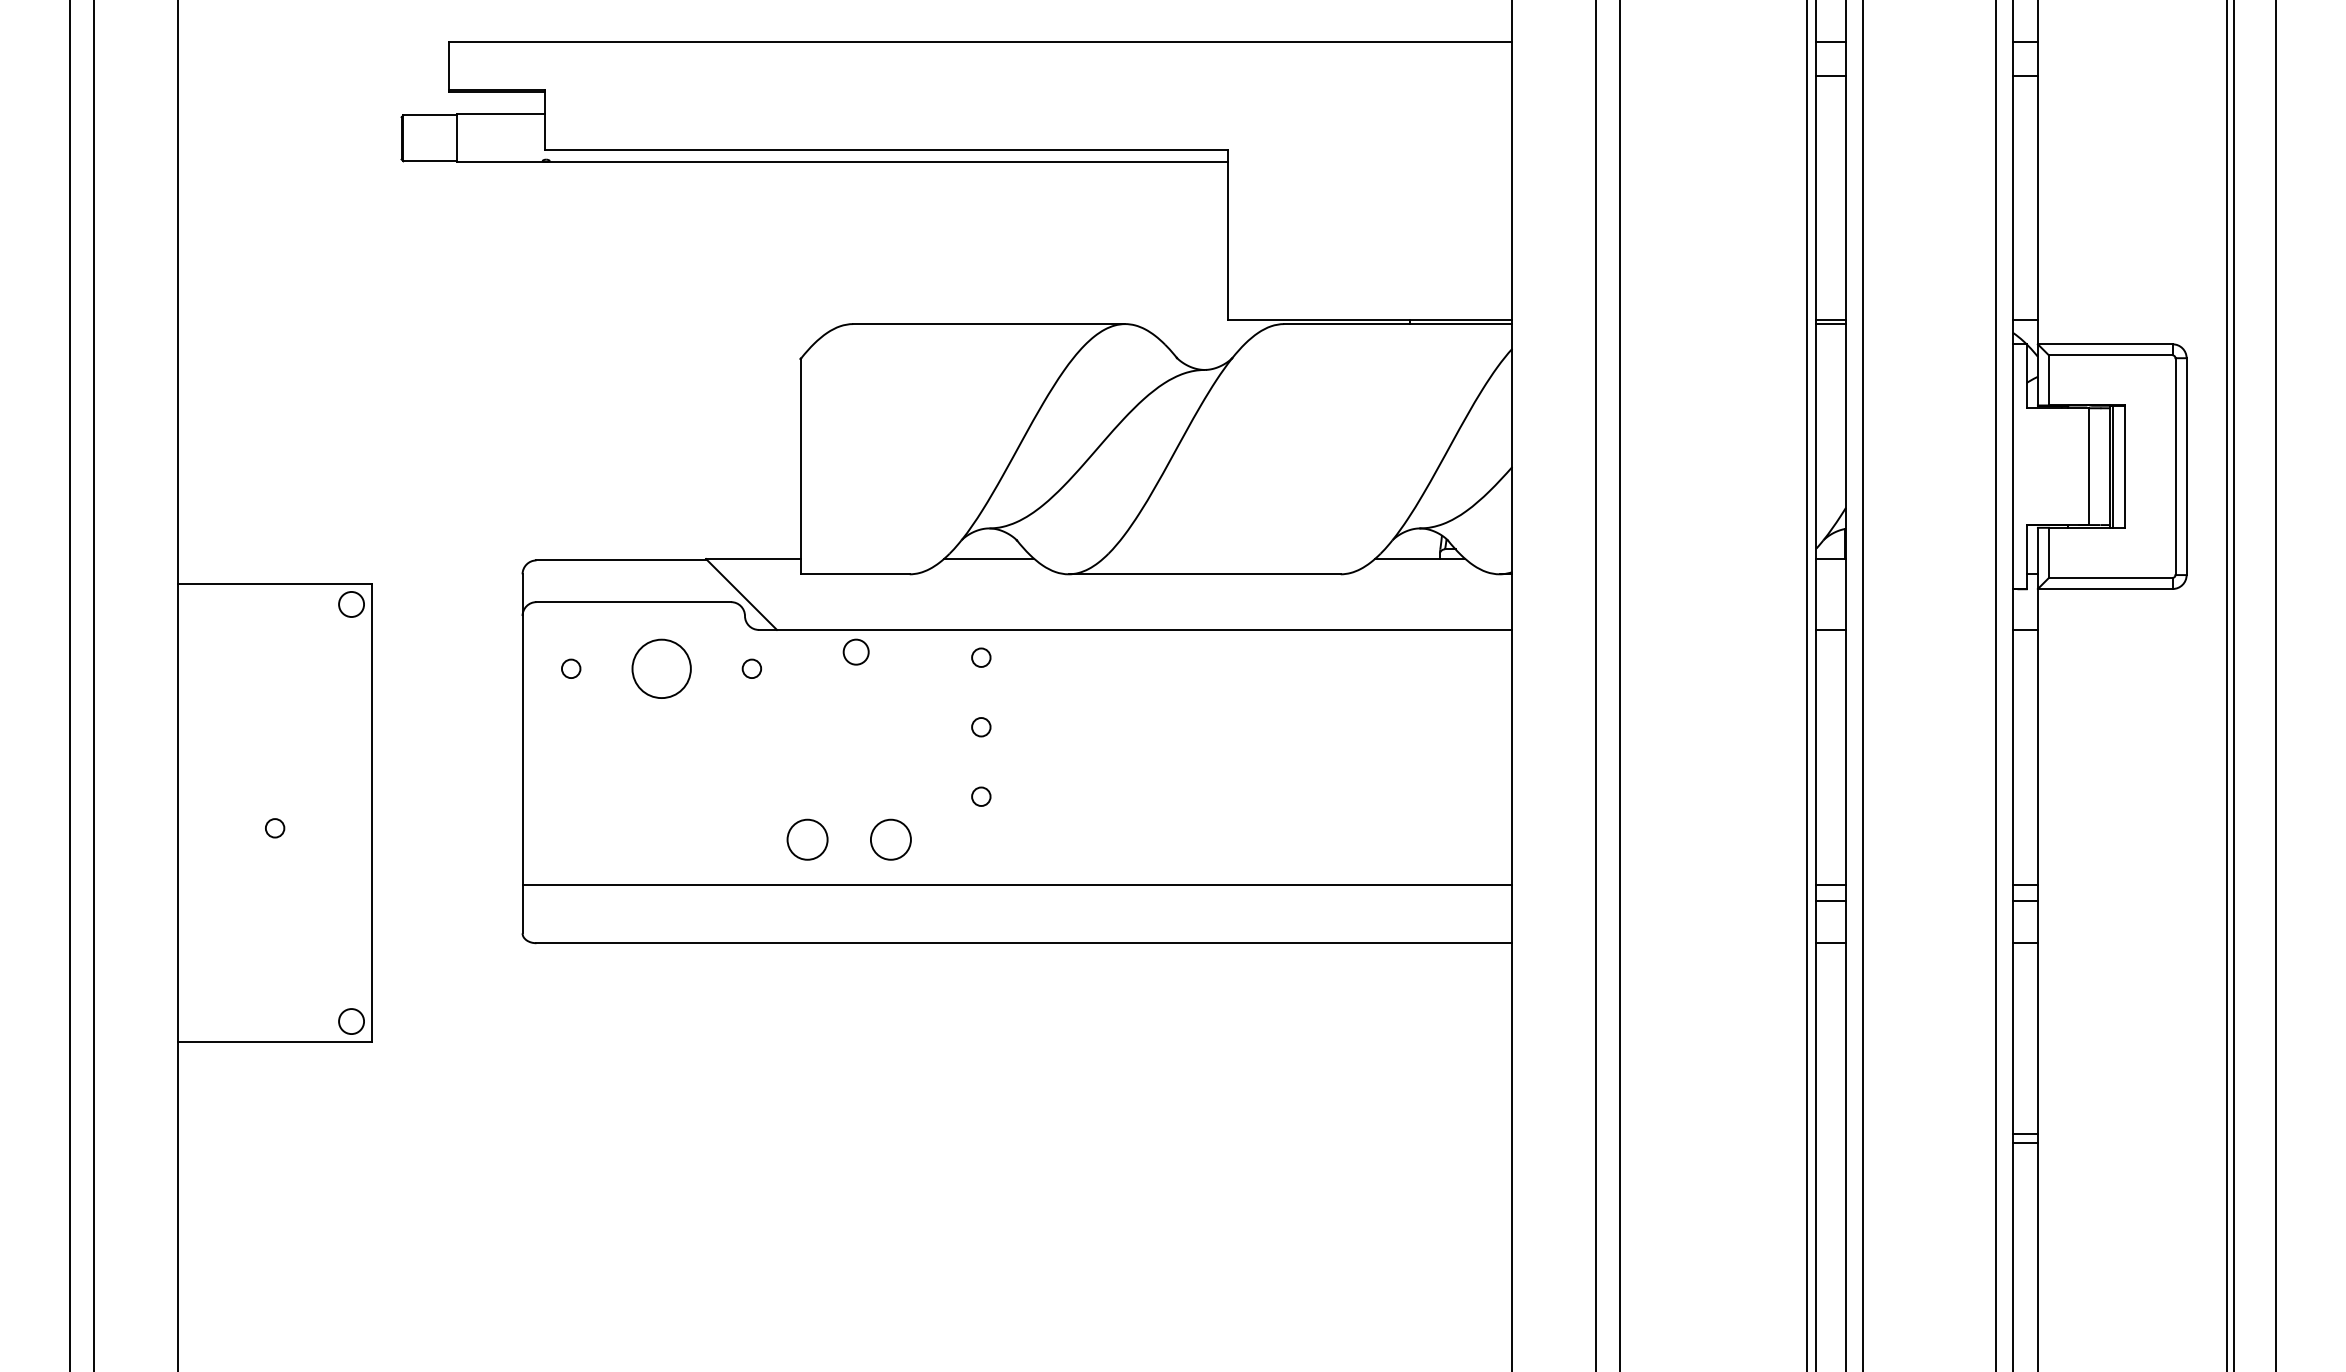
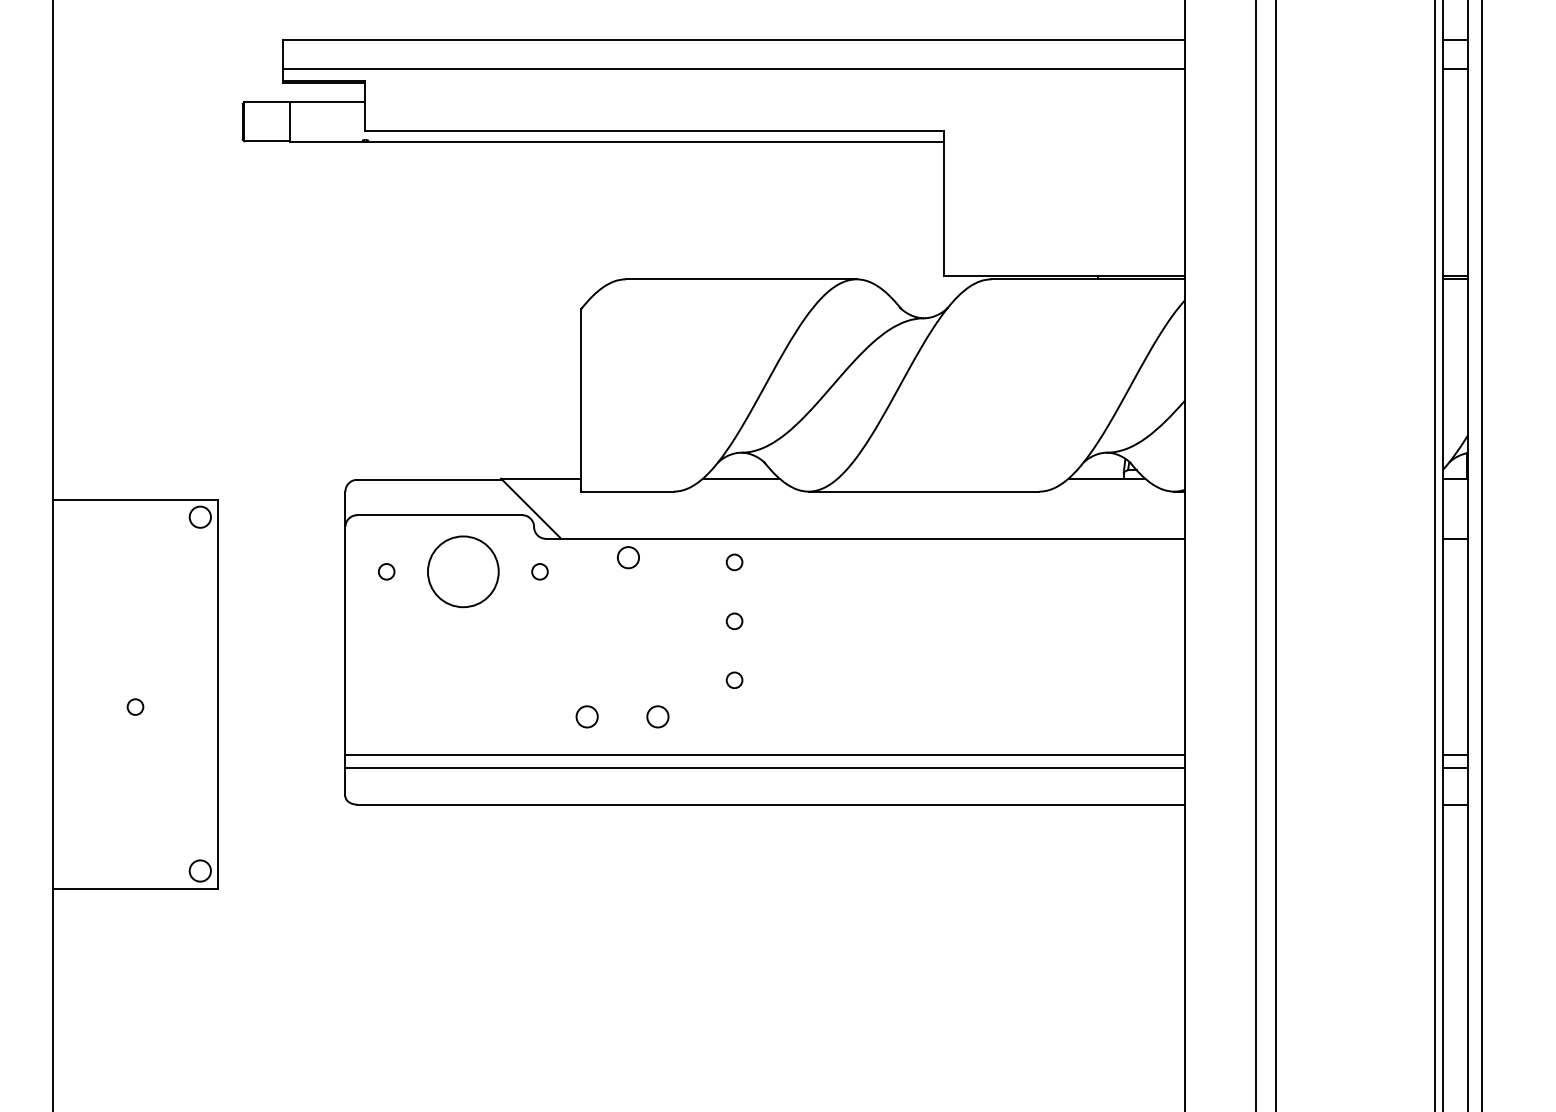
line: (980, 75) -> (733, 68), added
circle: (661, 668) -> (463, 571), size x1.43
circle: (807, 839) -> (587, 716), size x0.62
circle: (890, 839) -> (657, 716), size x0.62
line: (1017, 900) -> (765, 768), added

